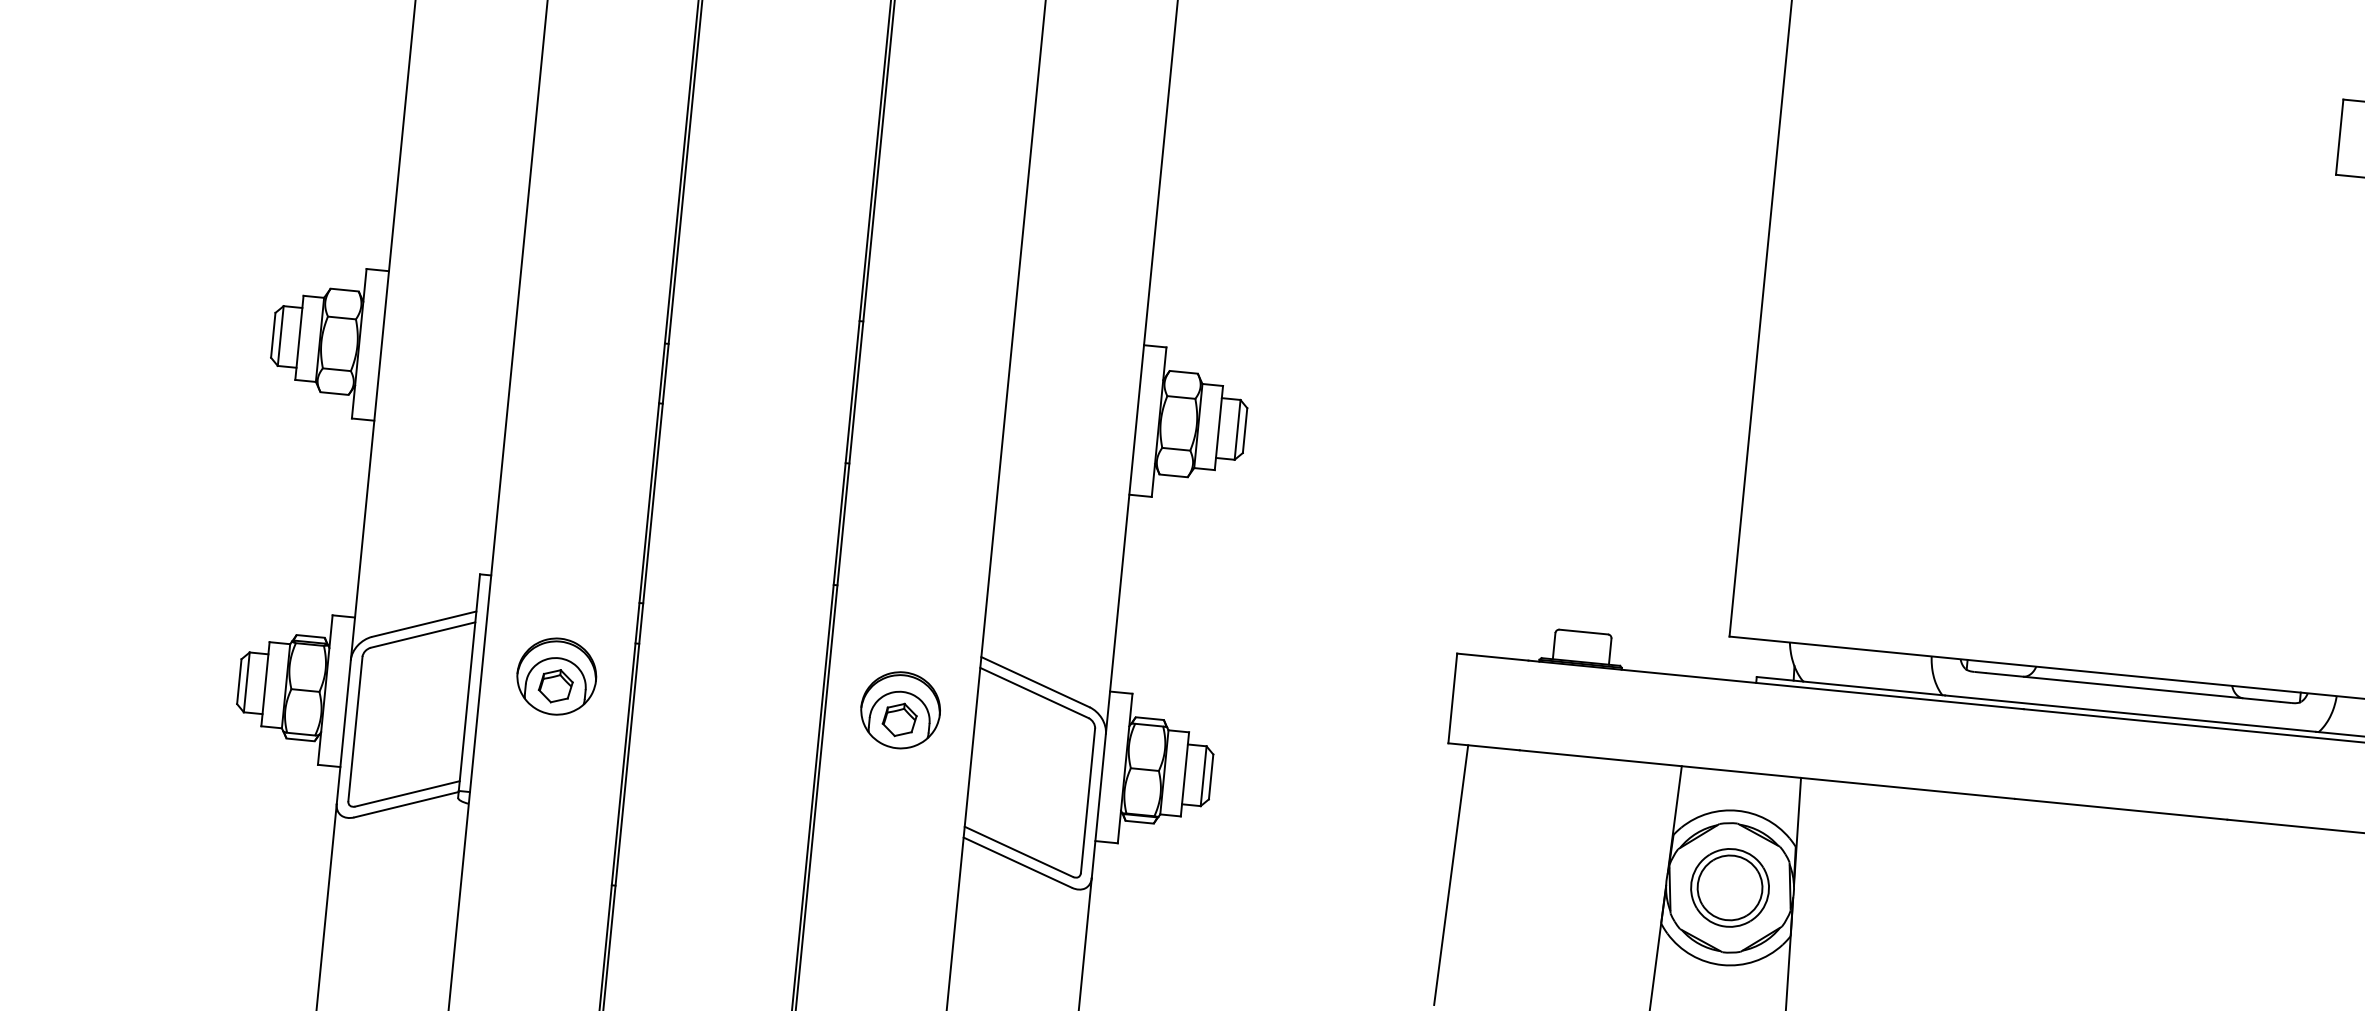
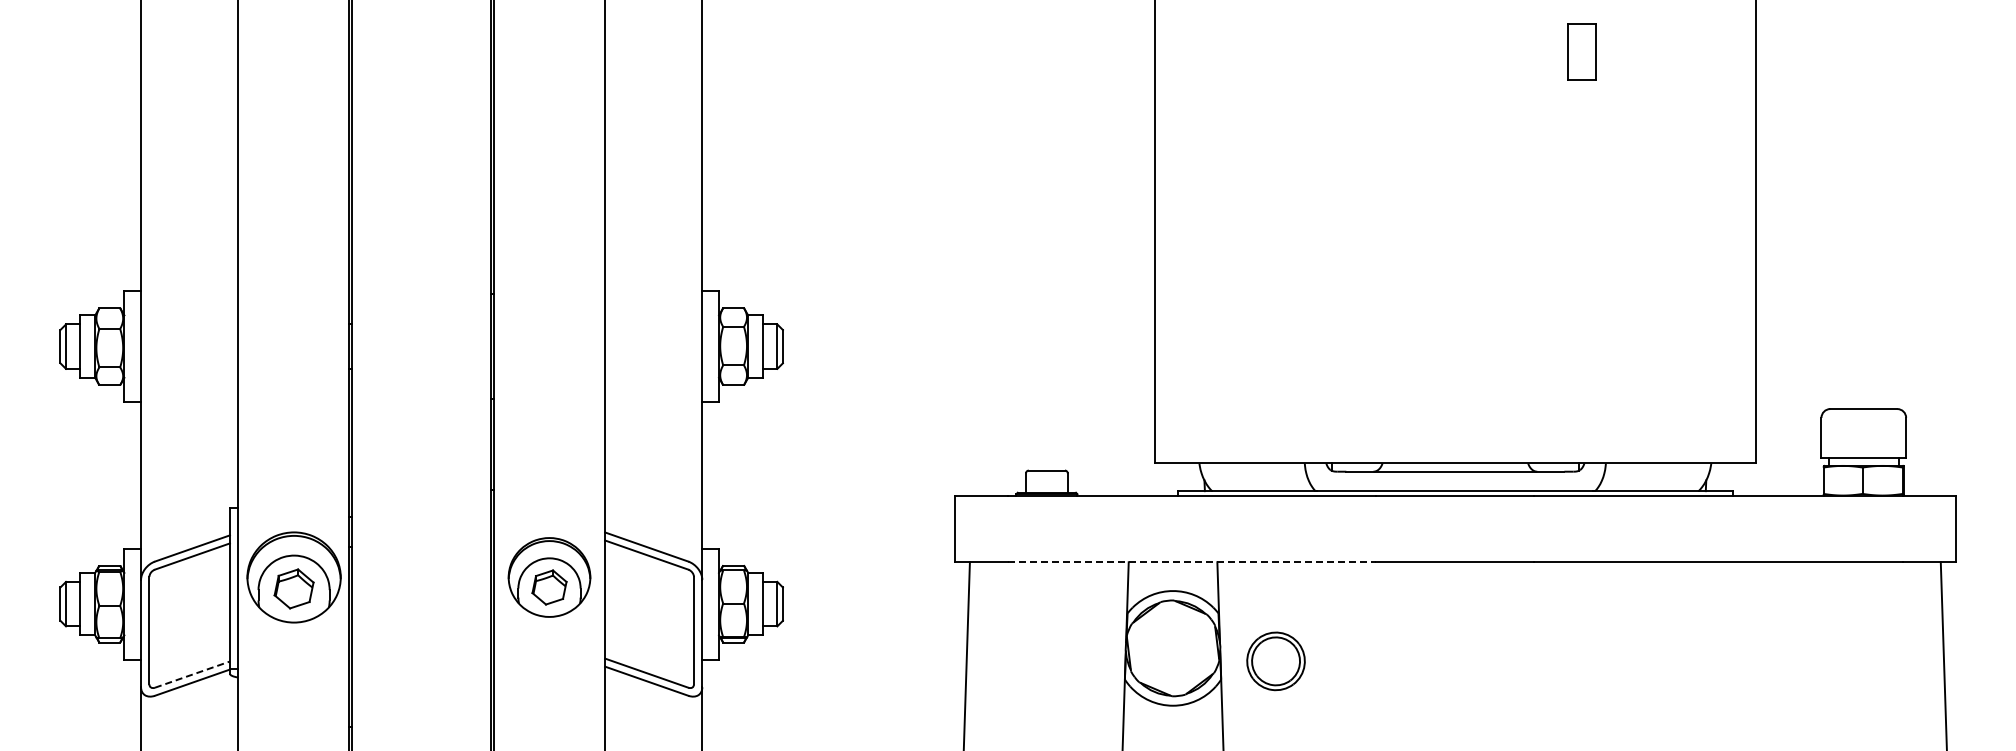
part: (556, 676) -> (293, 577), size x1.6
part: (900, 710) -> (549, 577), size x1.4
line: (1767, 774) -> (1192, 562), solid -> dashed
line: (407, 793) -> (192, 674), solid -> dashed
part: (1729, 888) -> (1275, 661), moved

